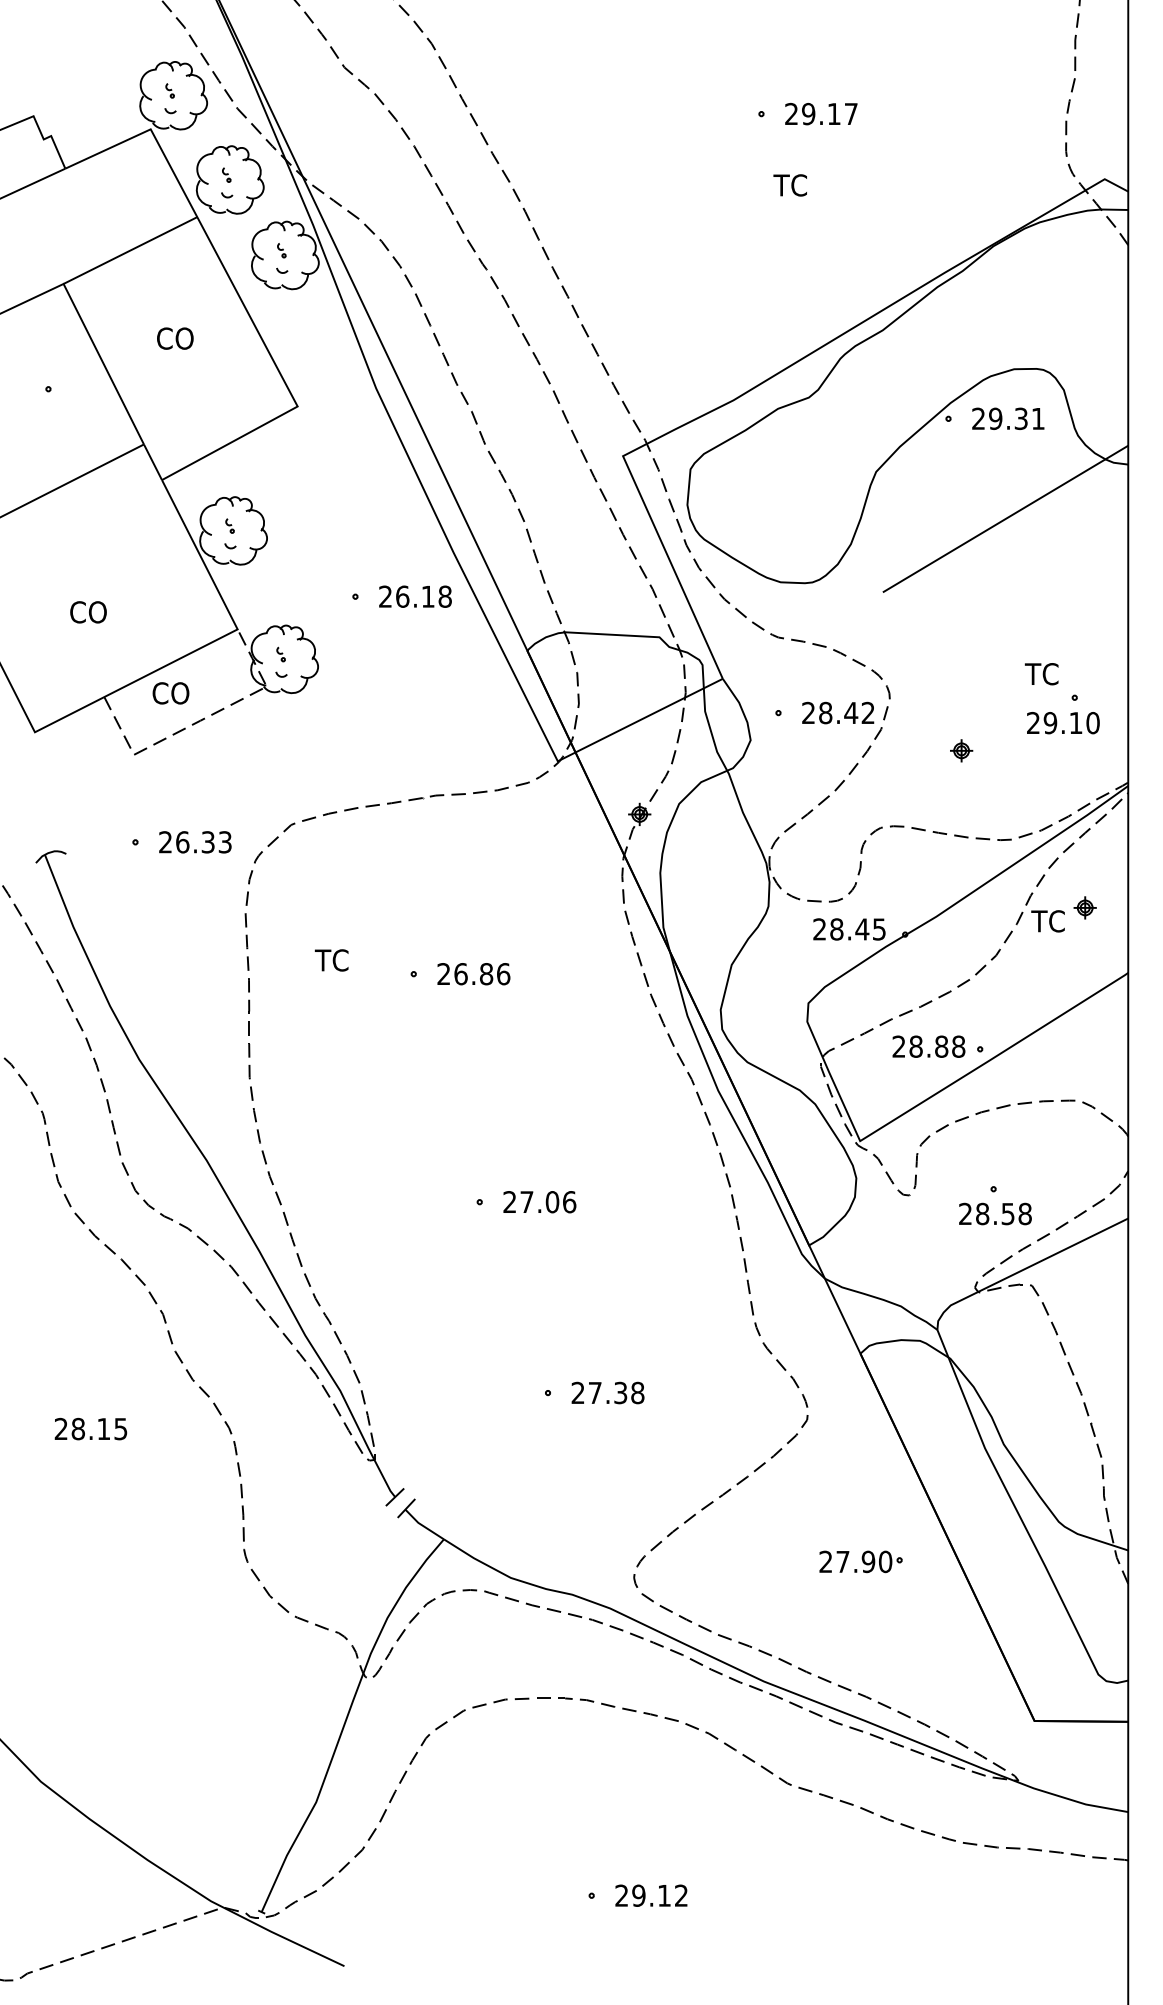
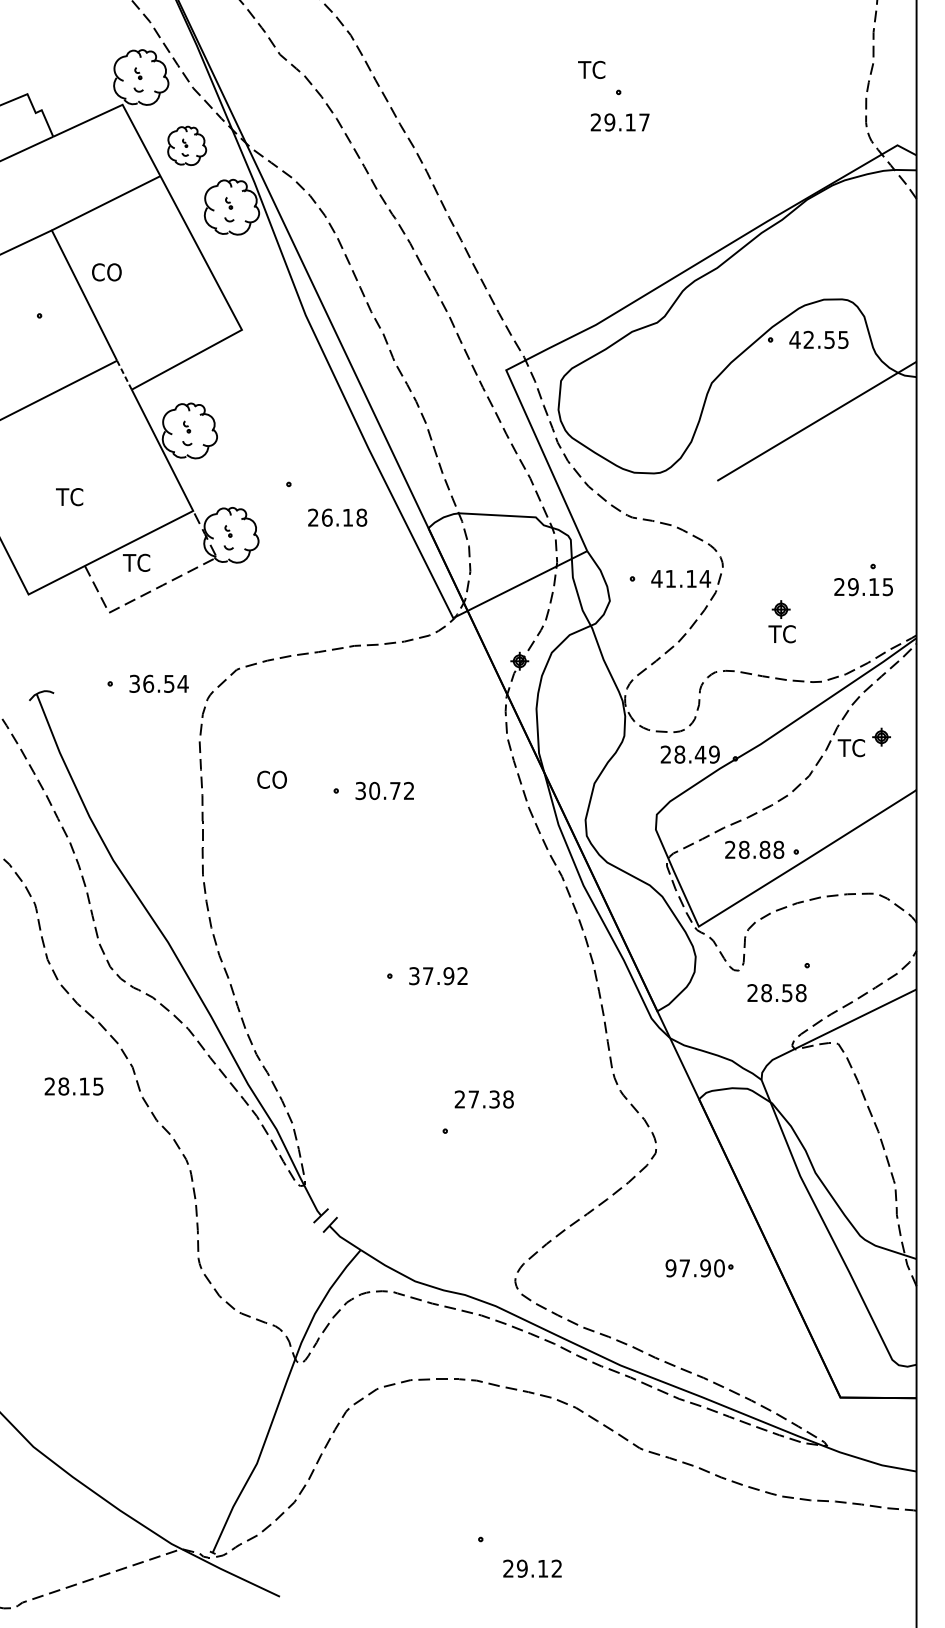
text: (821, 114) -> (620, 122), moved
part: (229, 179) -> (186, 145), size x0.7
text: (789, 185) -> (591, 70), moved
text: (175, 338) -> (107, 272), moved
text: (1007, 418) -> (818, 339), 29.31 -> 42.55
line: (152, 462) -> (124, 375), solid -> dashed
text: (415, 596) -> (337, 517), moved
text: (87, 612) -> (71, 497), CO -> TC
text: (1041, 674) -> (781, 634), moved
text: (170, 693) -> (138, 563), CO -> TC
text: (838, 712) -> (681, 578), 28.42 -> 41.14
text: (1092, 723) -> (887, 587), 29.10 -> 29.15
text: (195, 842) -> (158, 684), 26.33 -> 36.54
text: (879, 929) -> (714, 754), 28.45 -> 28.49
text: (333, 960) -> (271, 779), TC -> CO
text: (473, 974) -> (384, 791), 26.86 -> 30.72
text: (539, 1202) -> (438, 976), 27.06 -> 37.92
text: (995, 1213) -> (777, 992), moved
text: (607, 1392) -> (483, 1099), moved
text: (90, 1428) -> (73, 1086), moved
text: (825, 1561) -> (670, 1268), 27.90 -> 97.90
text: (651, 1895) -> (532, 1568), moved

